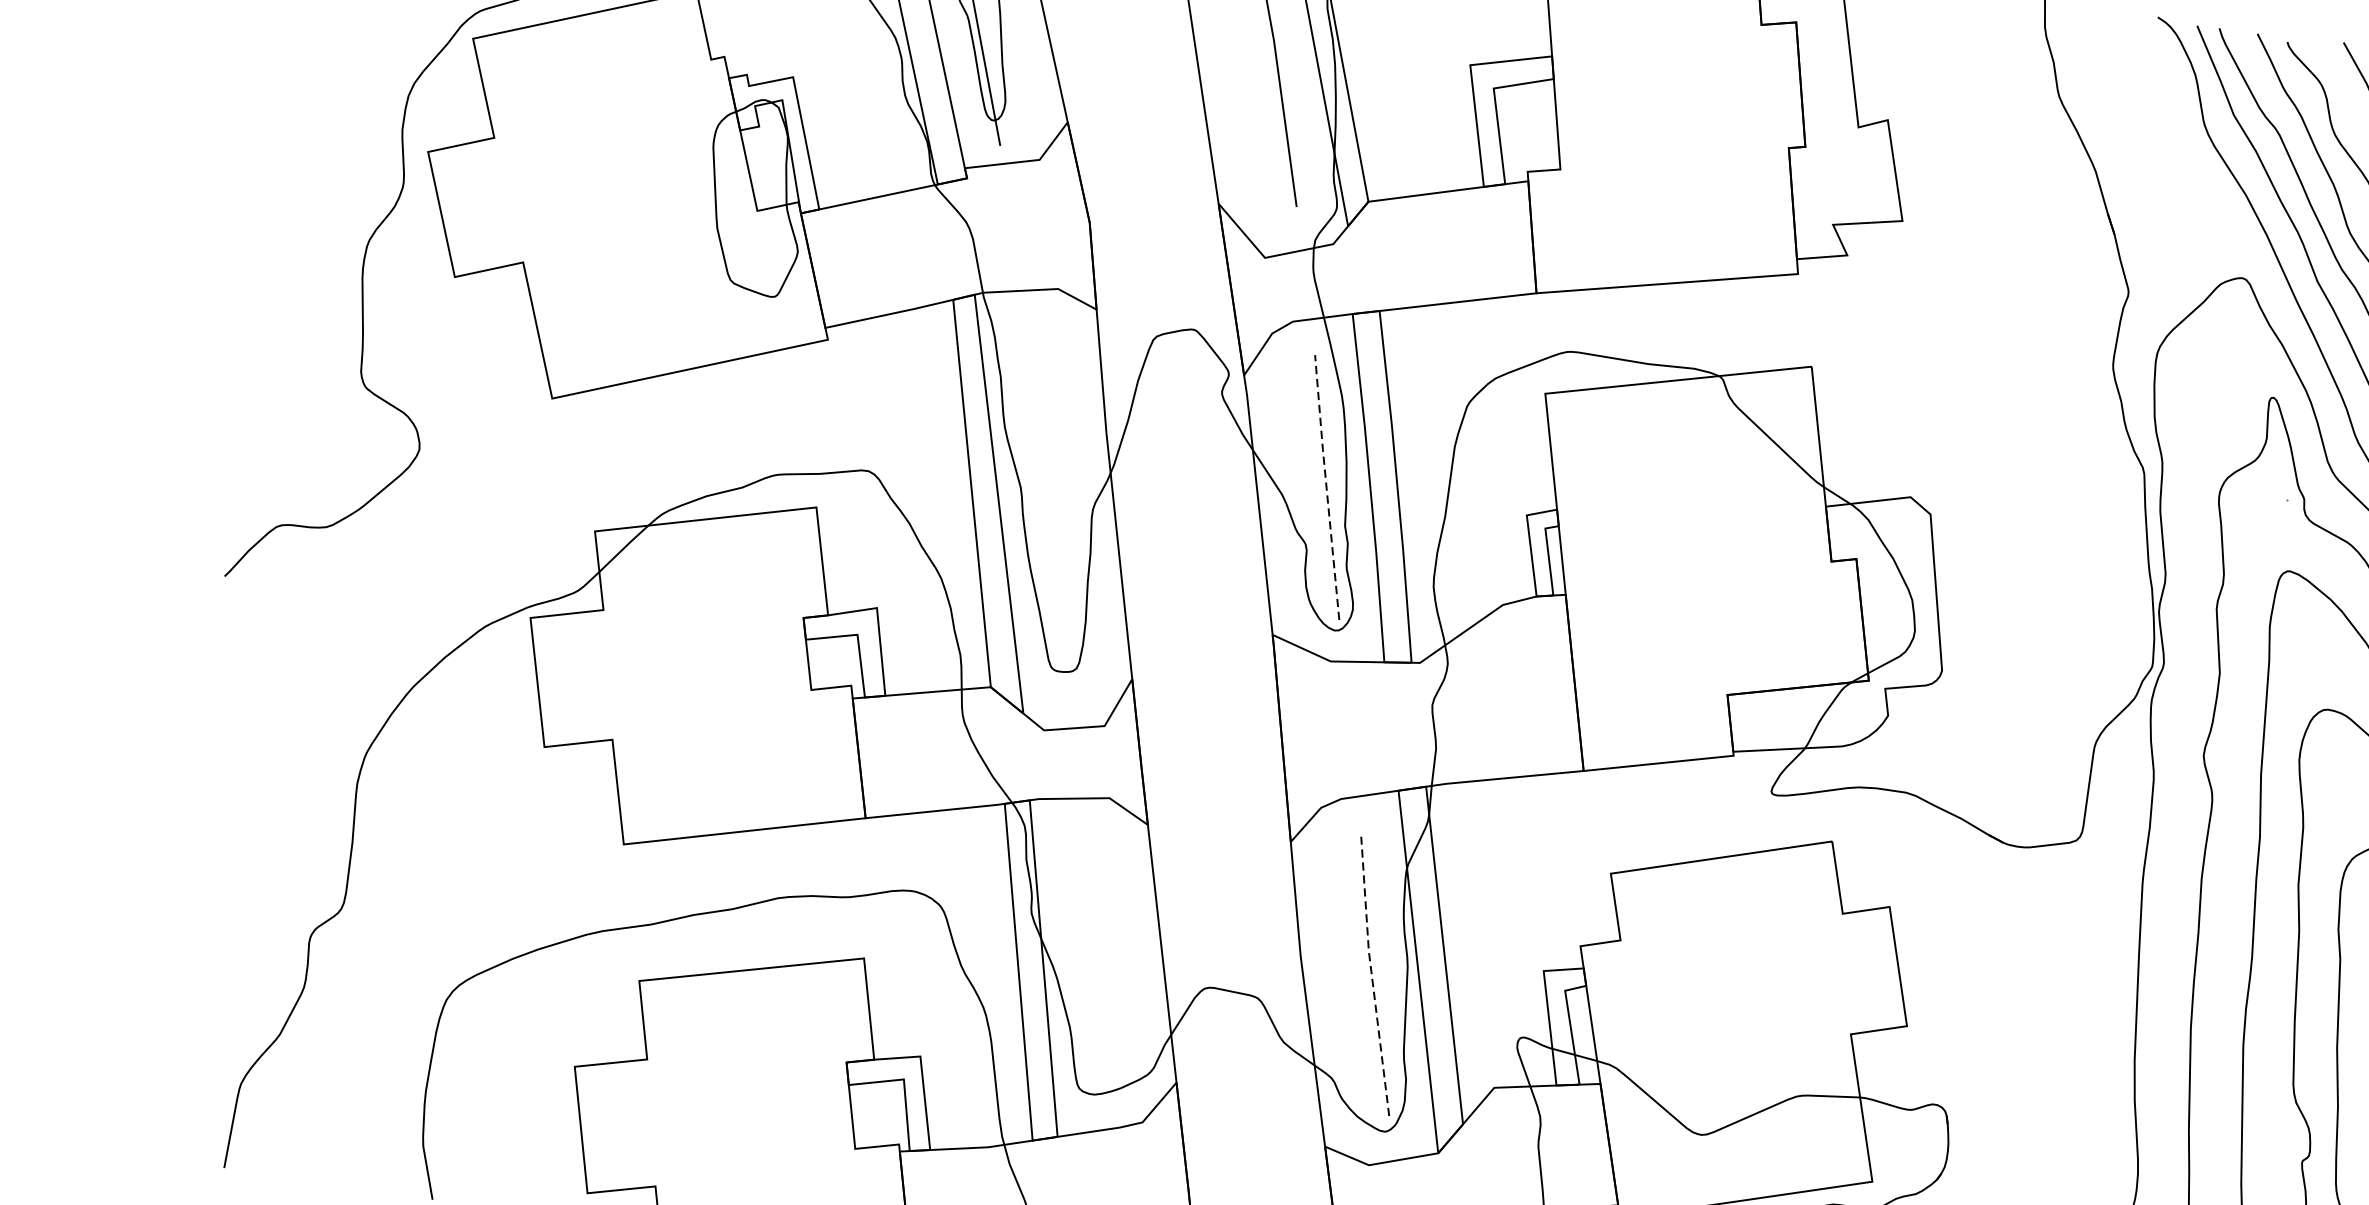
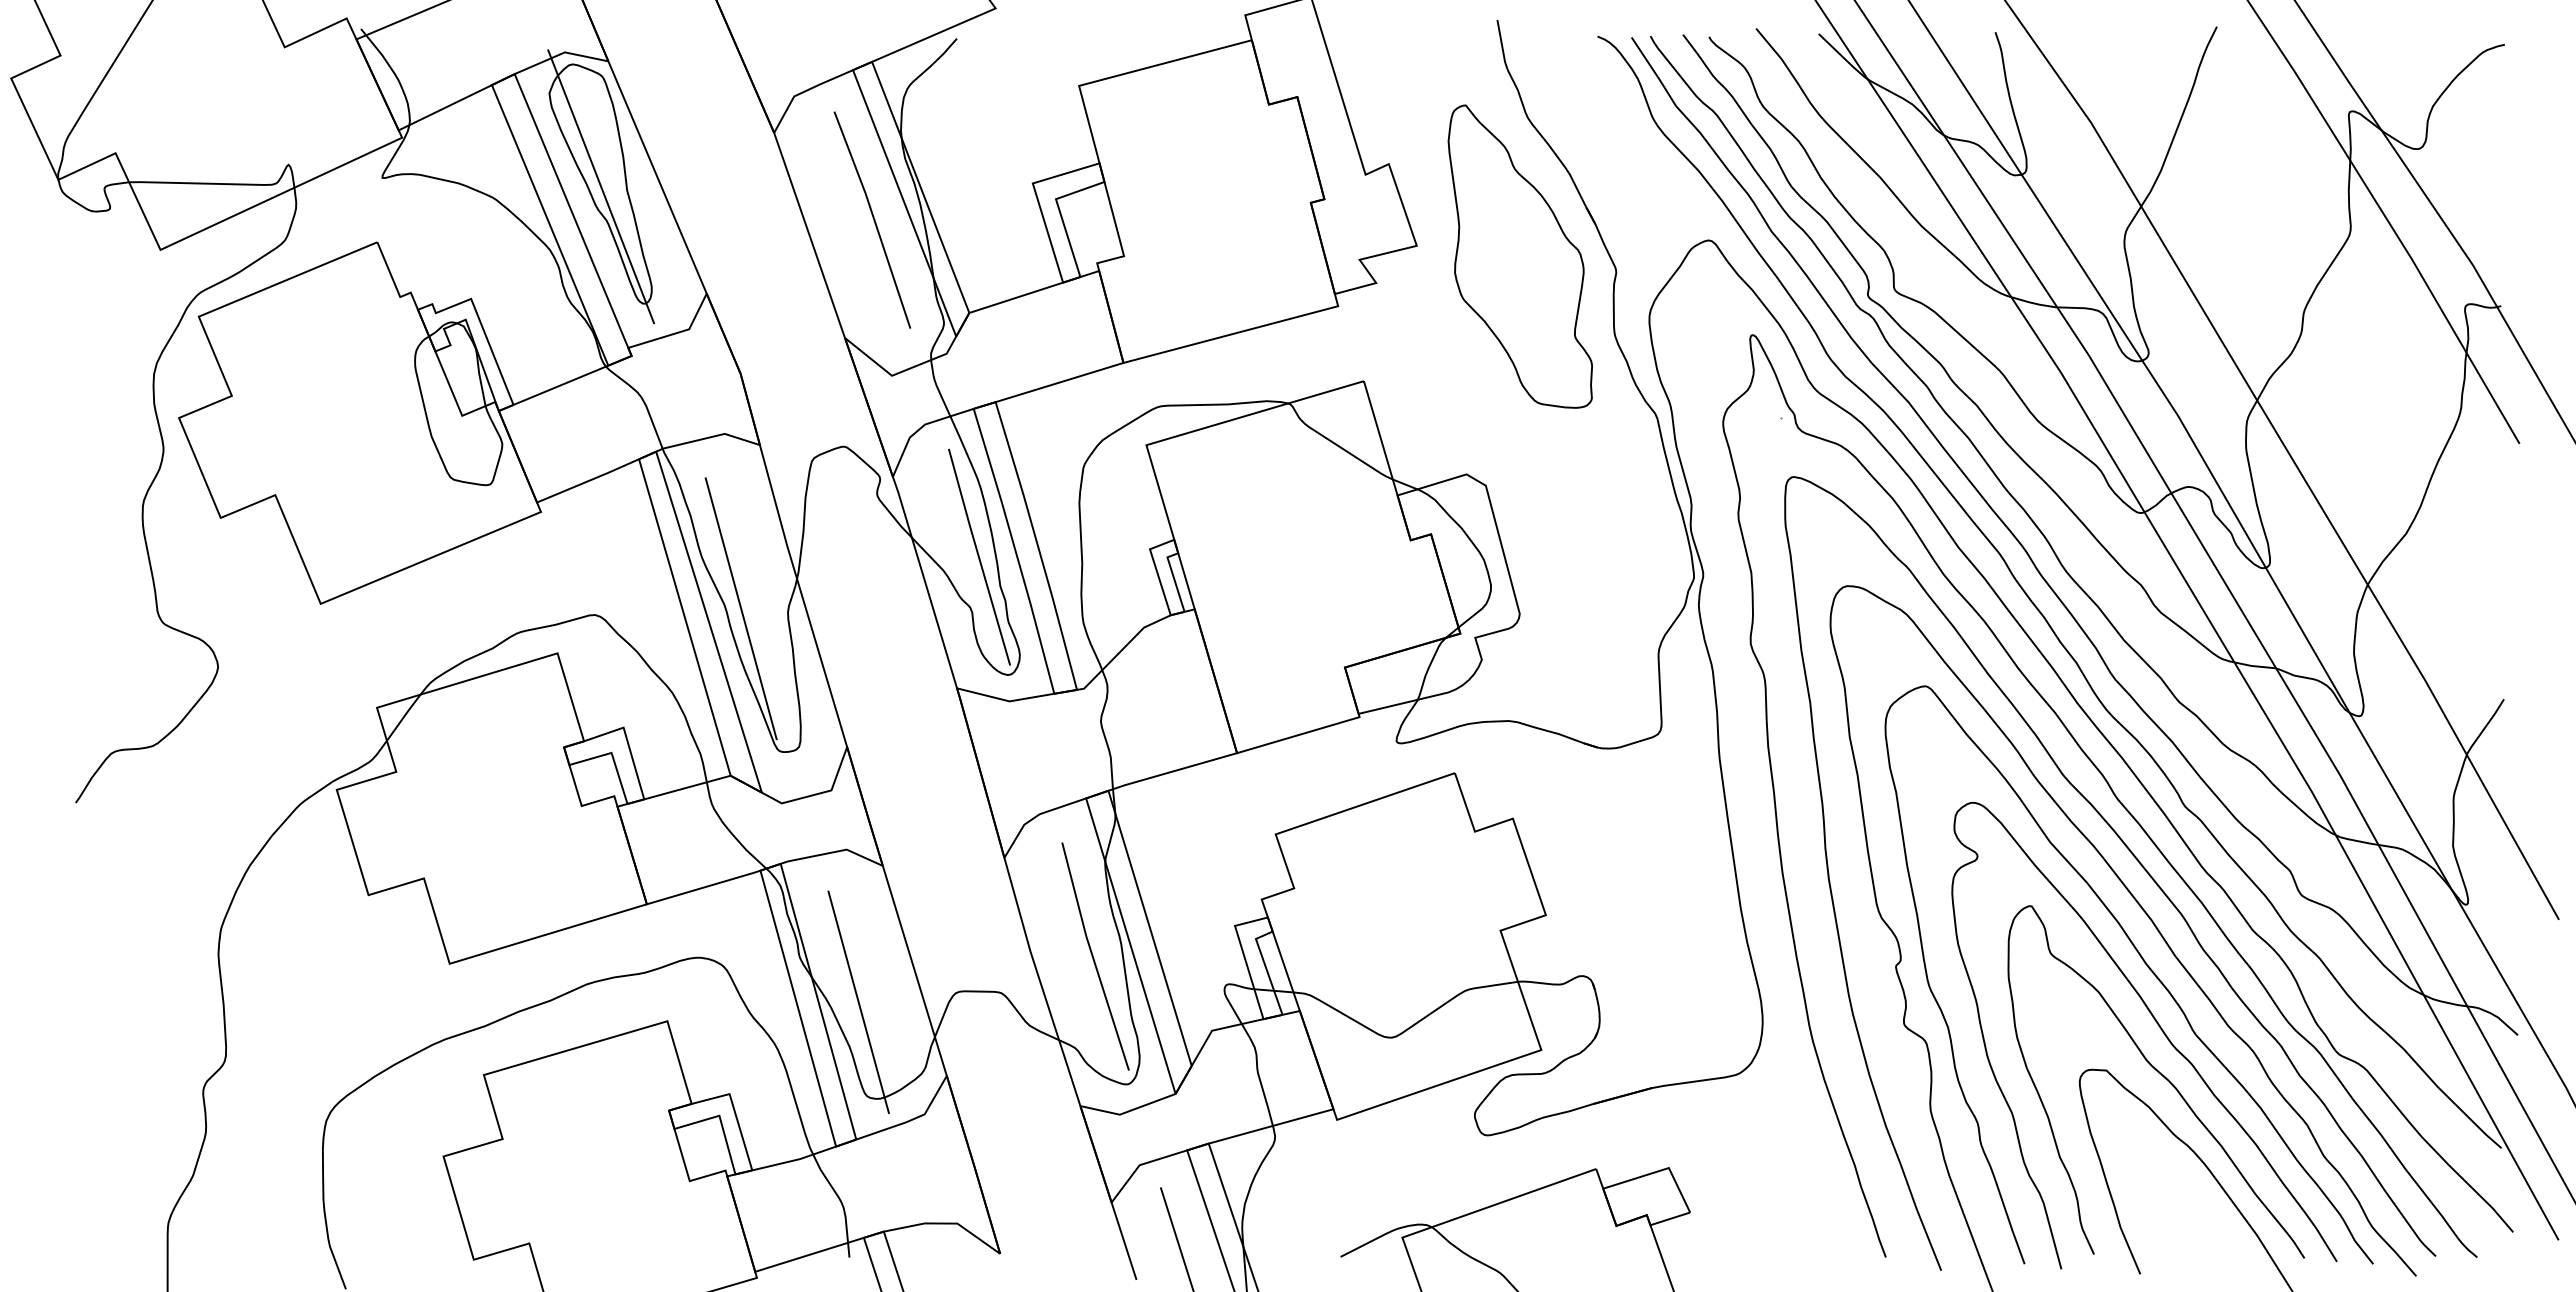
part: (2019, 255) -> (1519, 256), added
line: (1326, 486) -> (978, 556), dashed -> solid
line: (1038, 495) -> (740, 608), added
line: (1371, 975) -> (1092, 956), dashed -> solid
line: (1089, 978) -> (858, 1002), added

